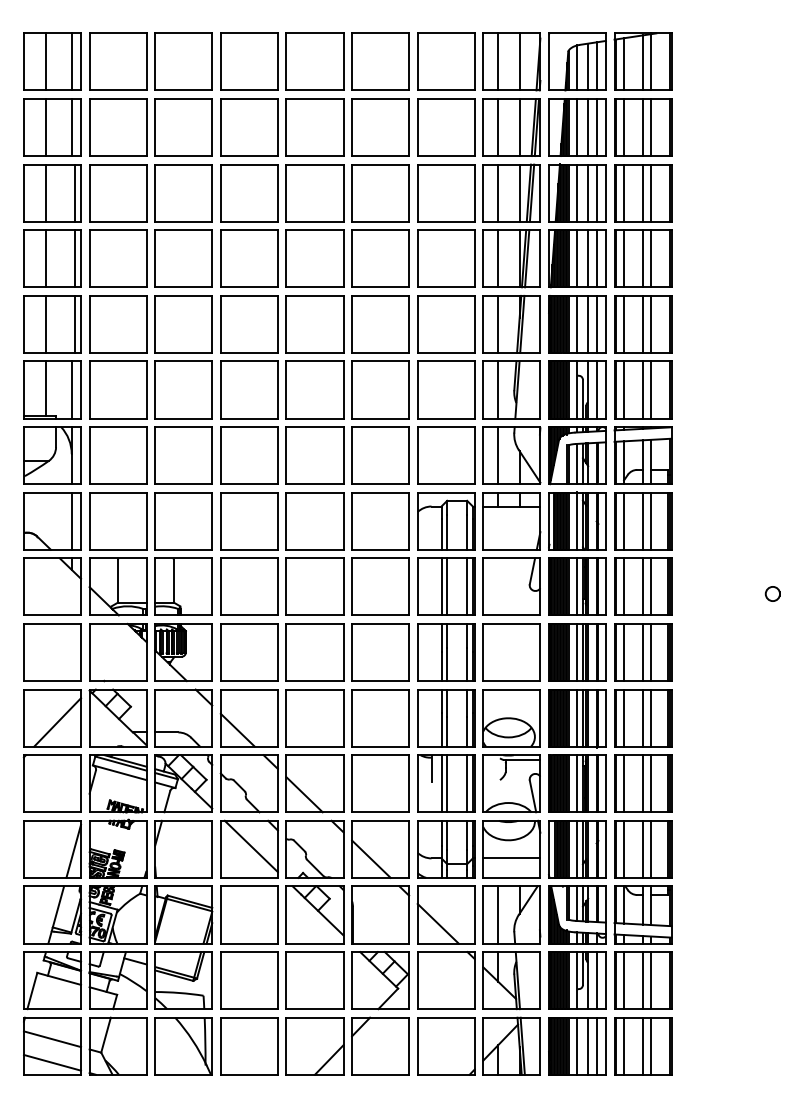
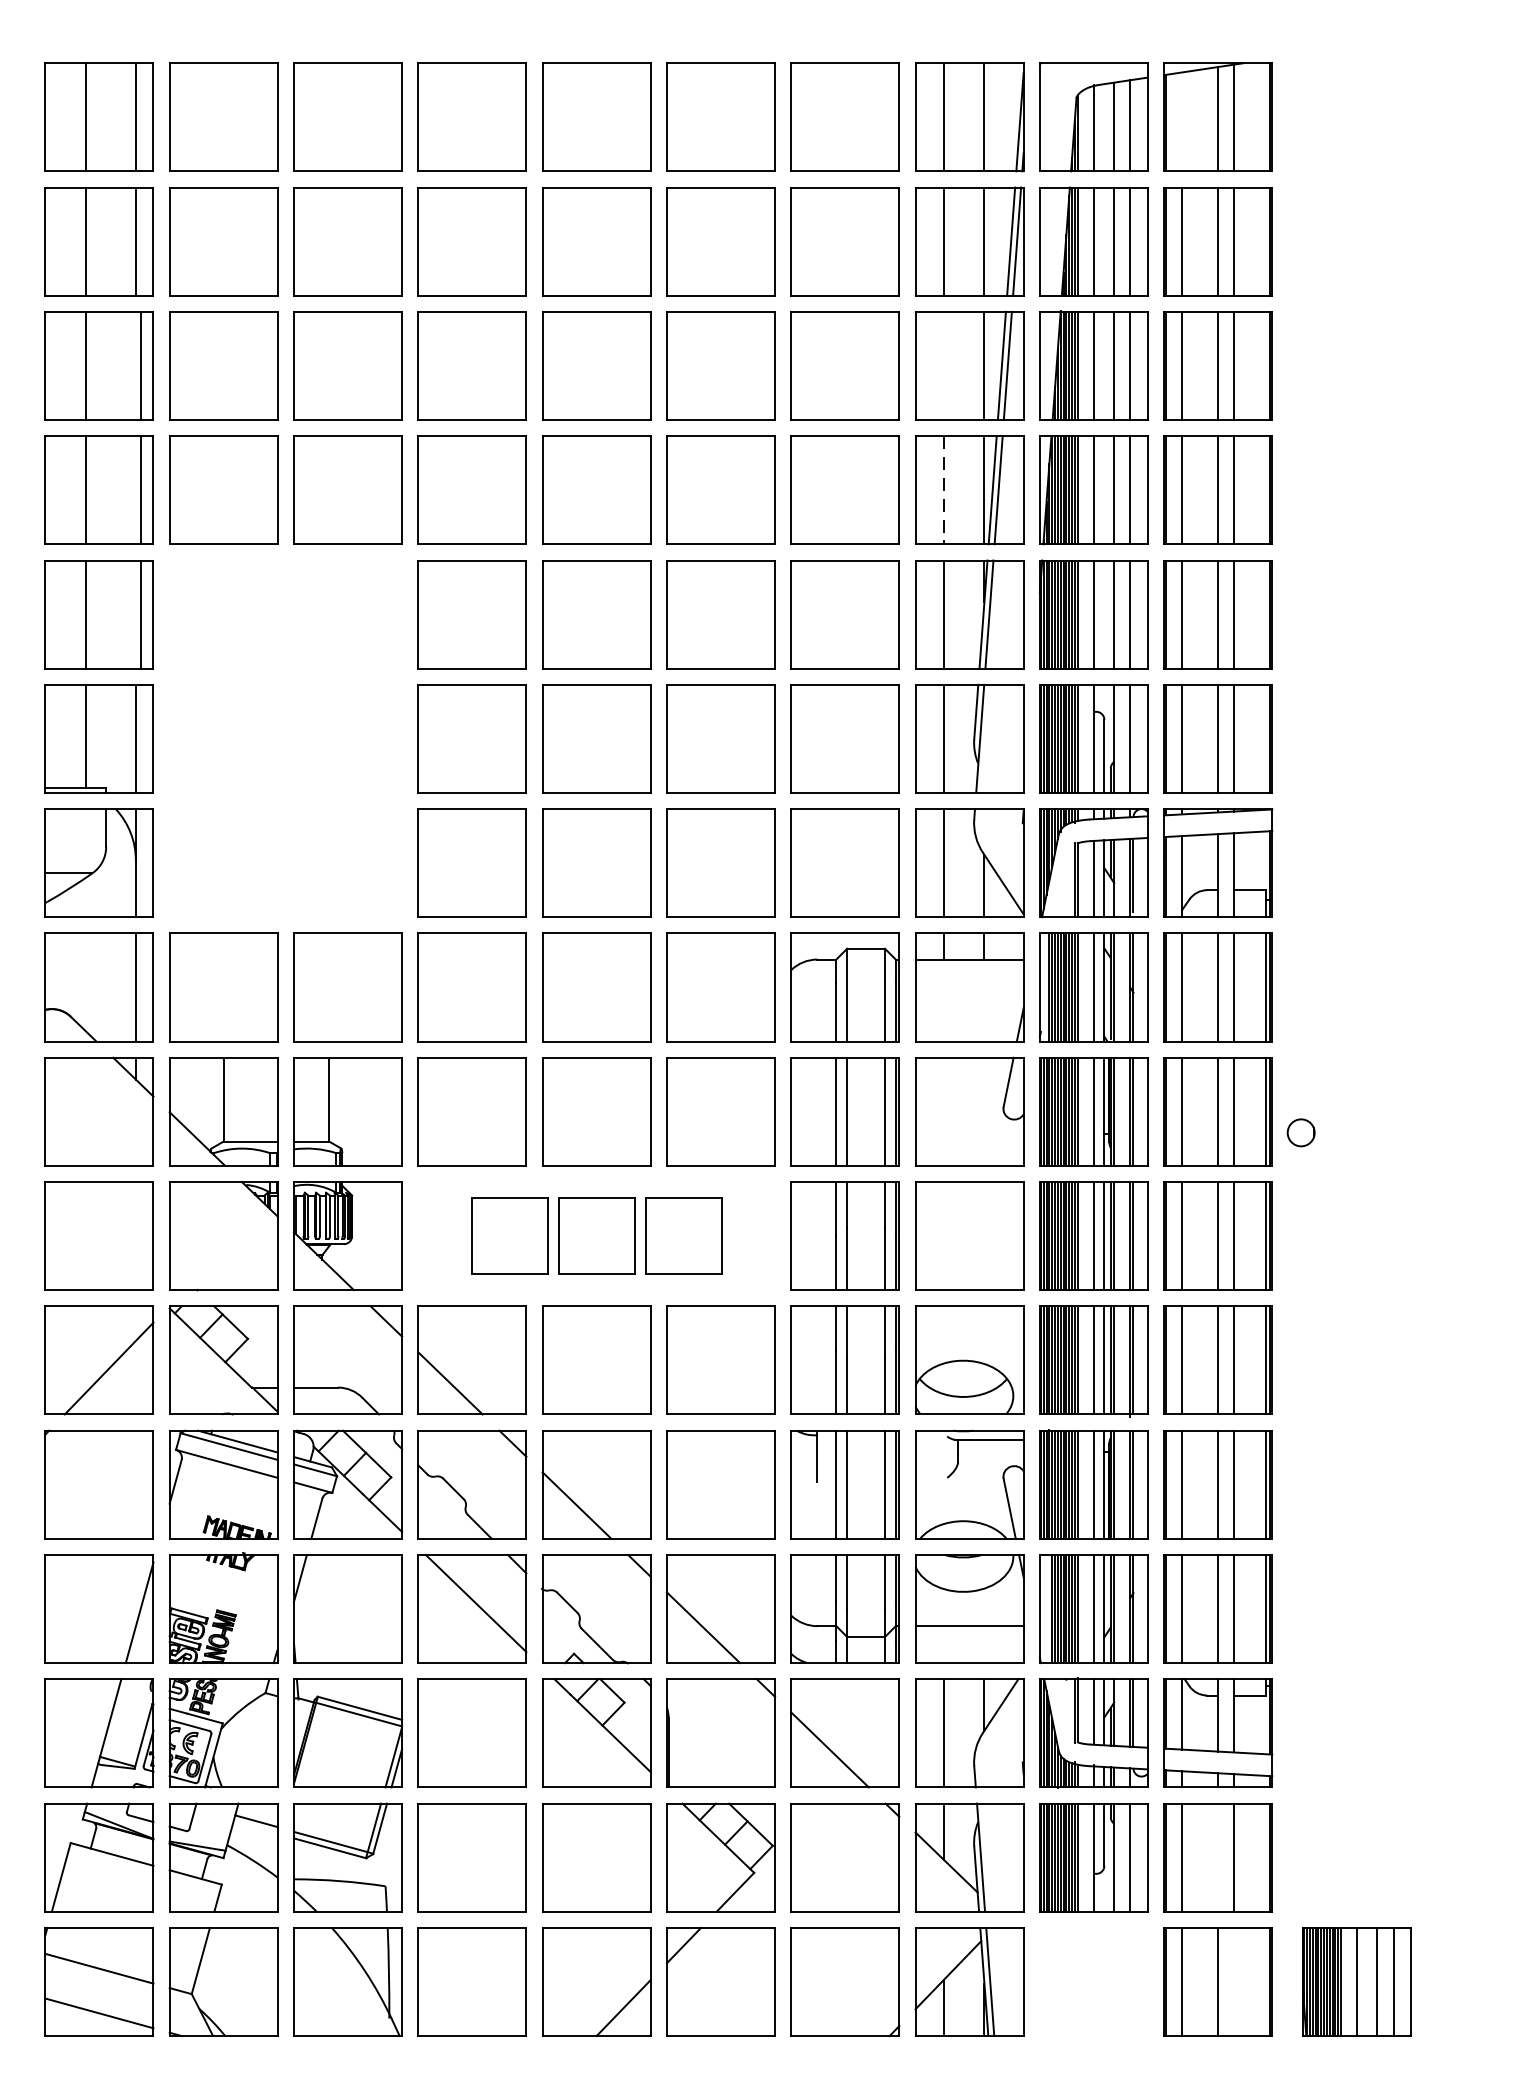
line: (624, 64) -> (1183, 122), removed
line: (498, 192) -> (944, 364), removed
line: (498, 258) -> (944, 489), solid -> dashed
part: (150, 389) -> (285, 737), removed
circle: (772, 593) -> (1300, 1131), moved
part: (314, 652) -> (595, 1236), size x0.7
line: (642, 980) -> (1217, 1857), removed
line: (651, 1045) -> (1234, 1980), removed
part: (577, 1046) -> (1357, 1982), moved

